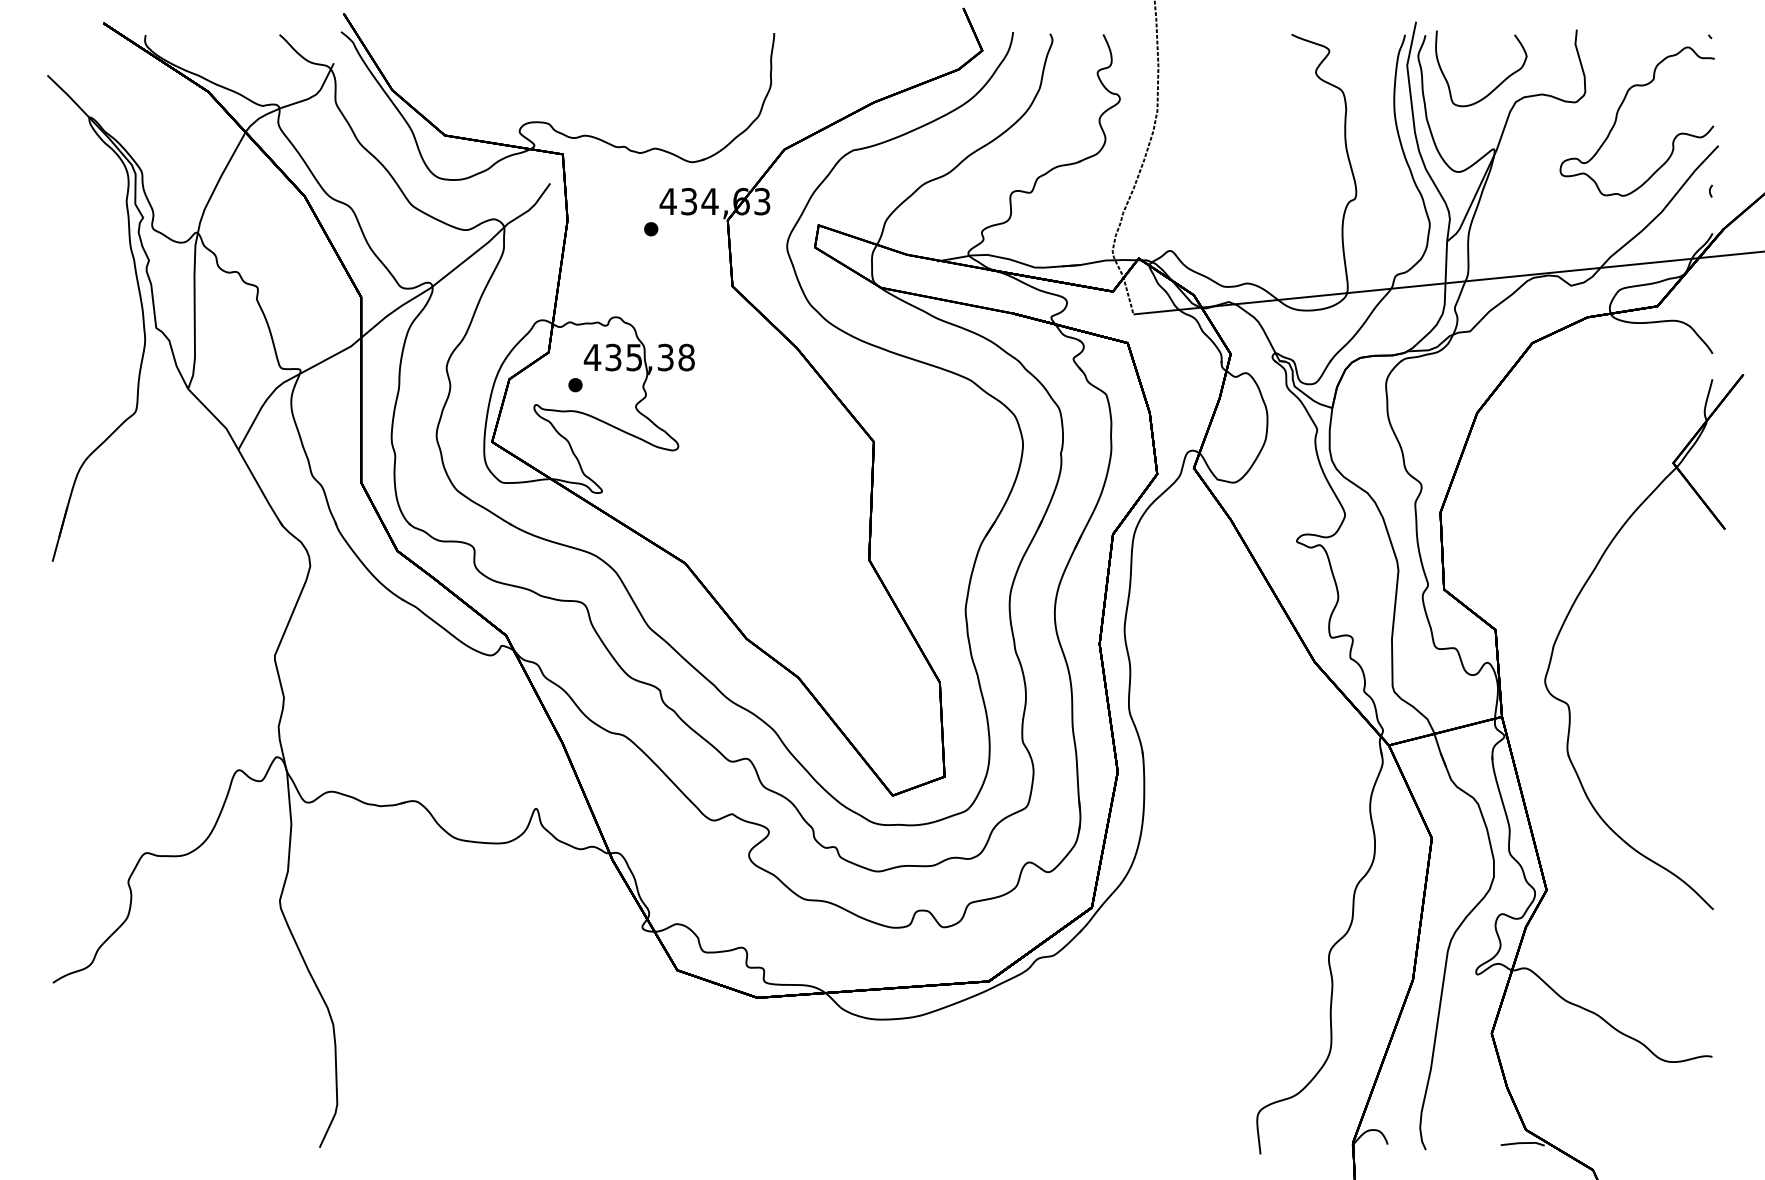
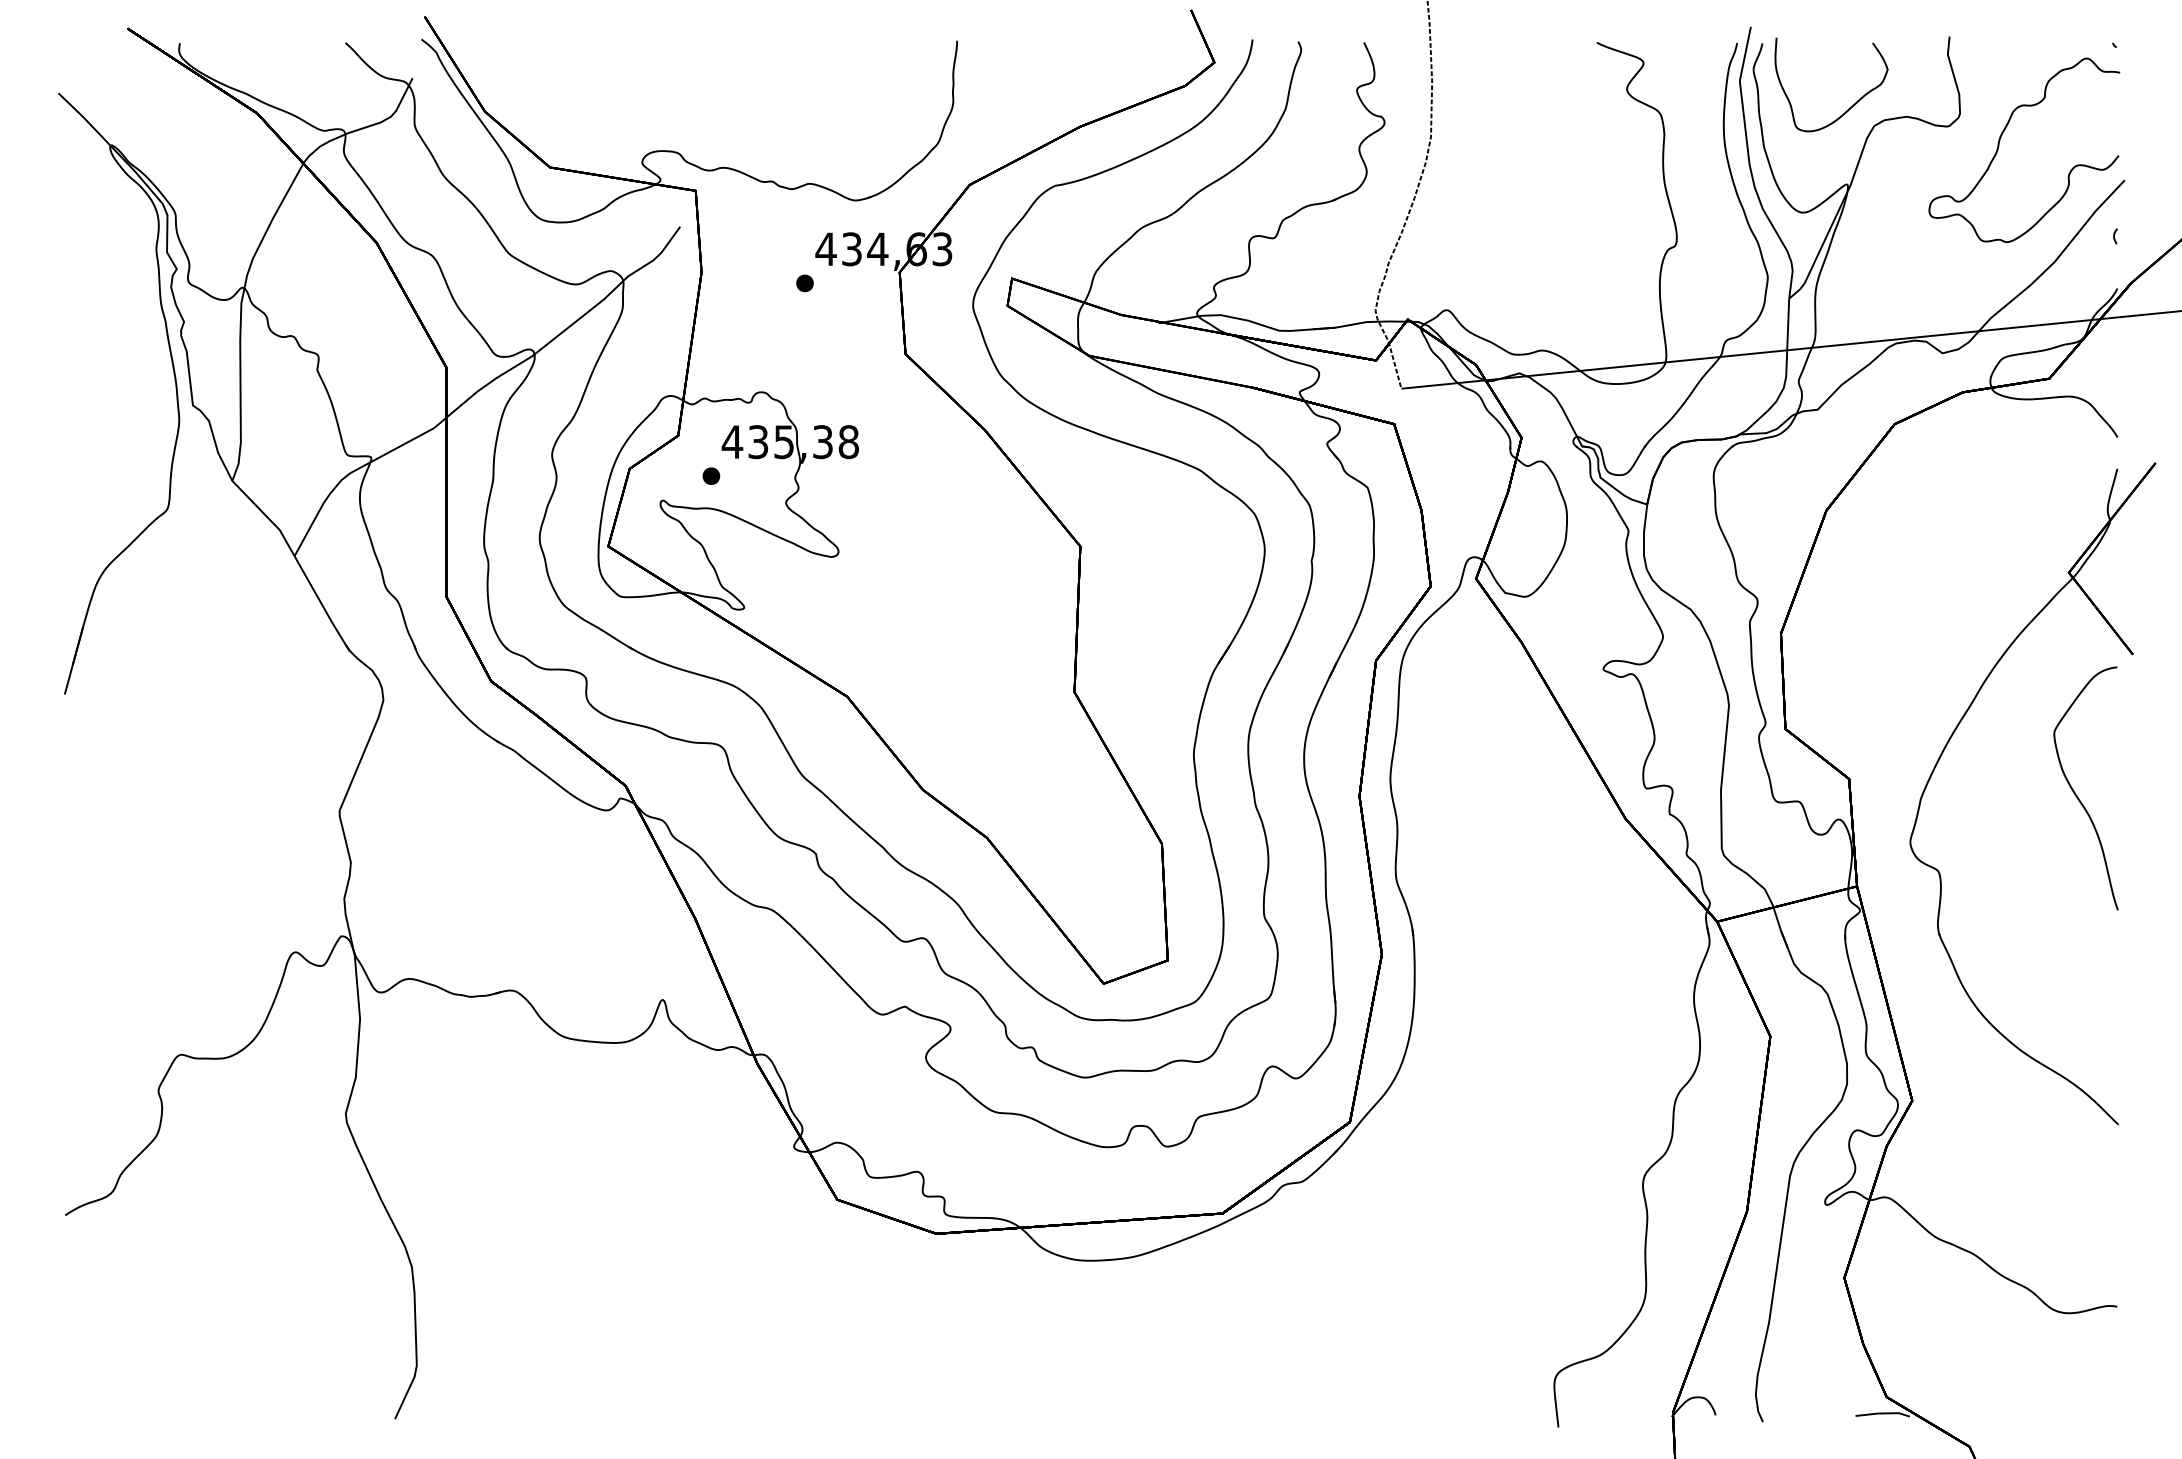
curve: (1680, 643) -> (2077, 795), added

